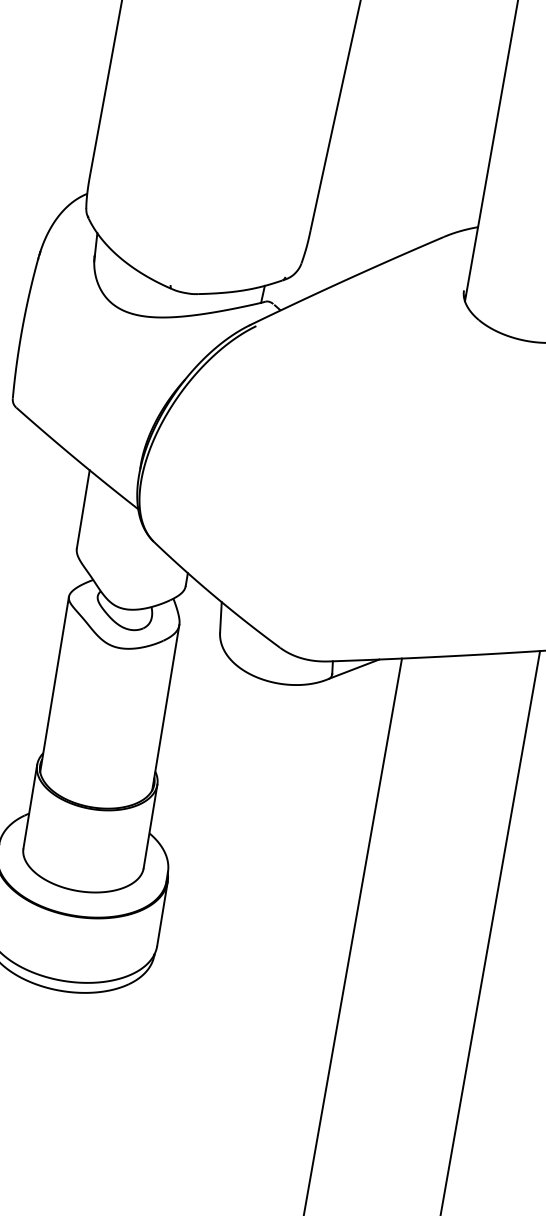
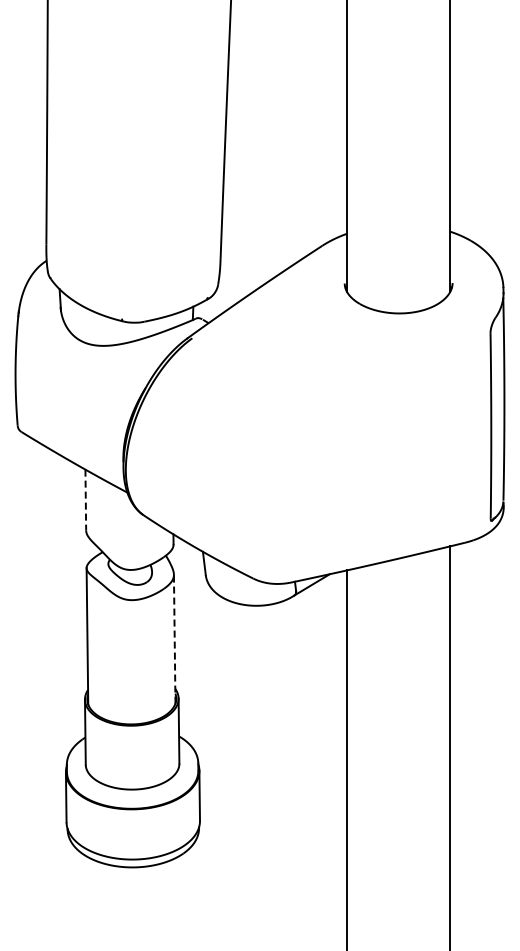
line: (82, 509) -> (85, 500), solid -> dashed
line: (165, 706) -> (174, 638), solid -> dashed

